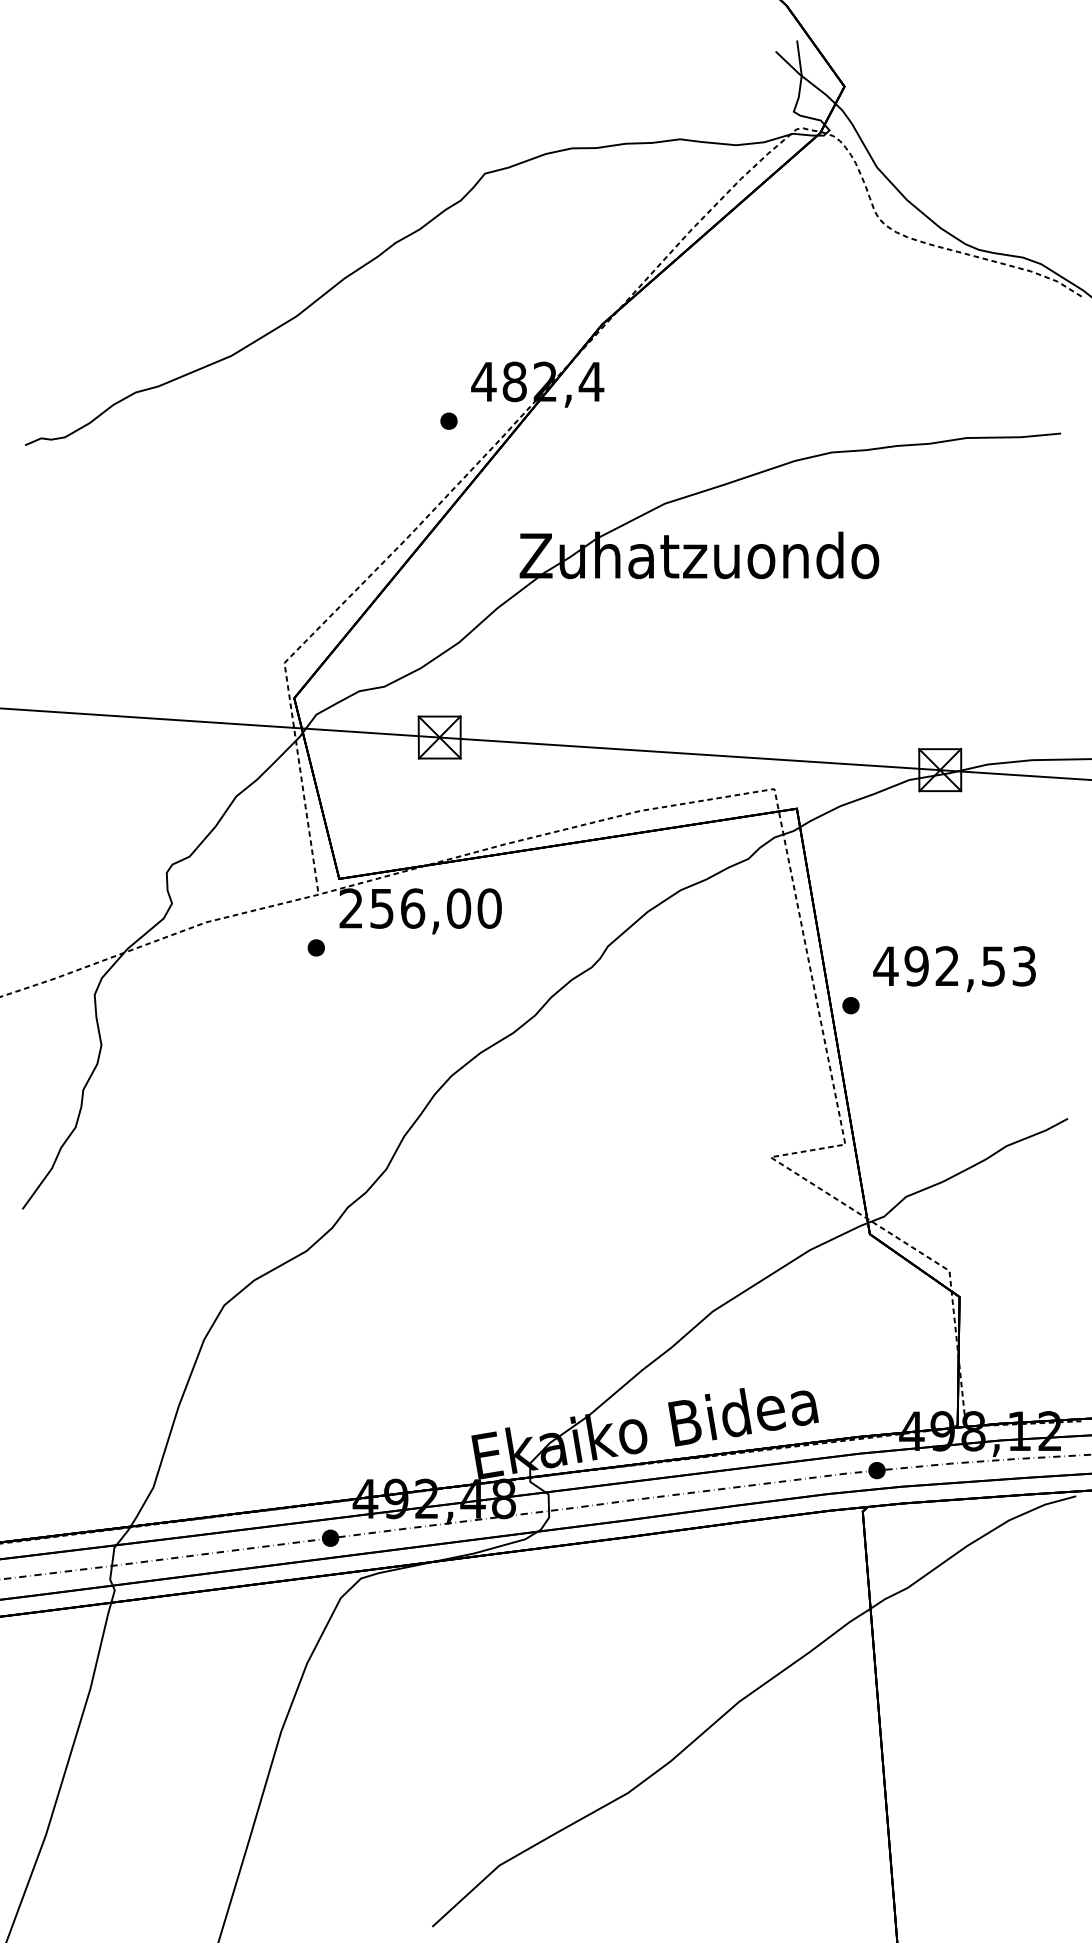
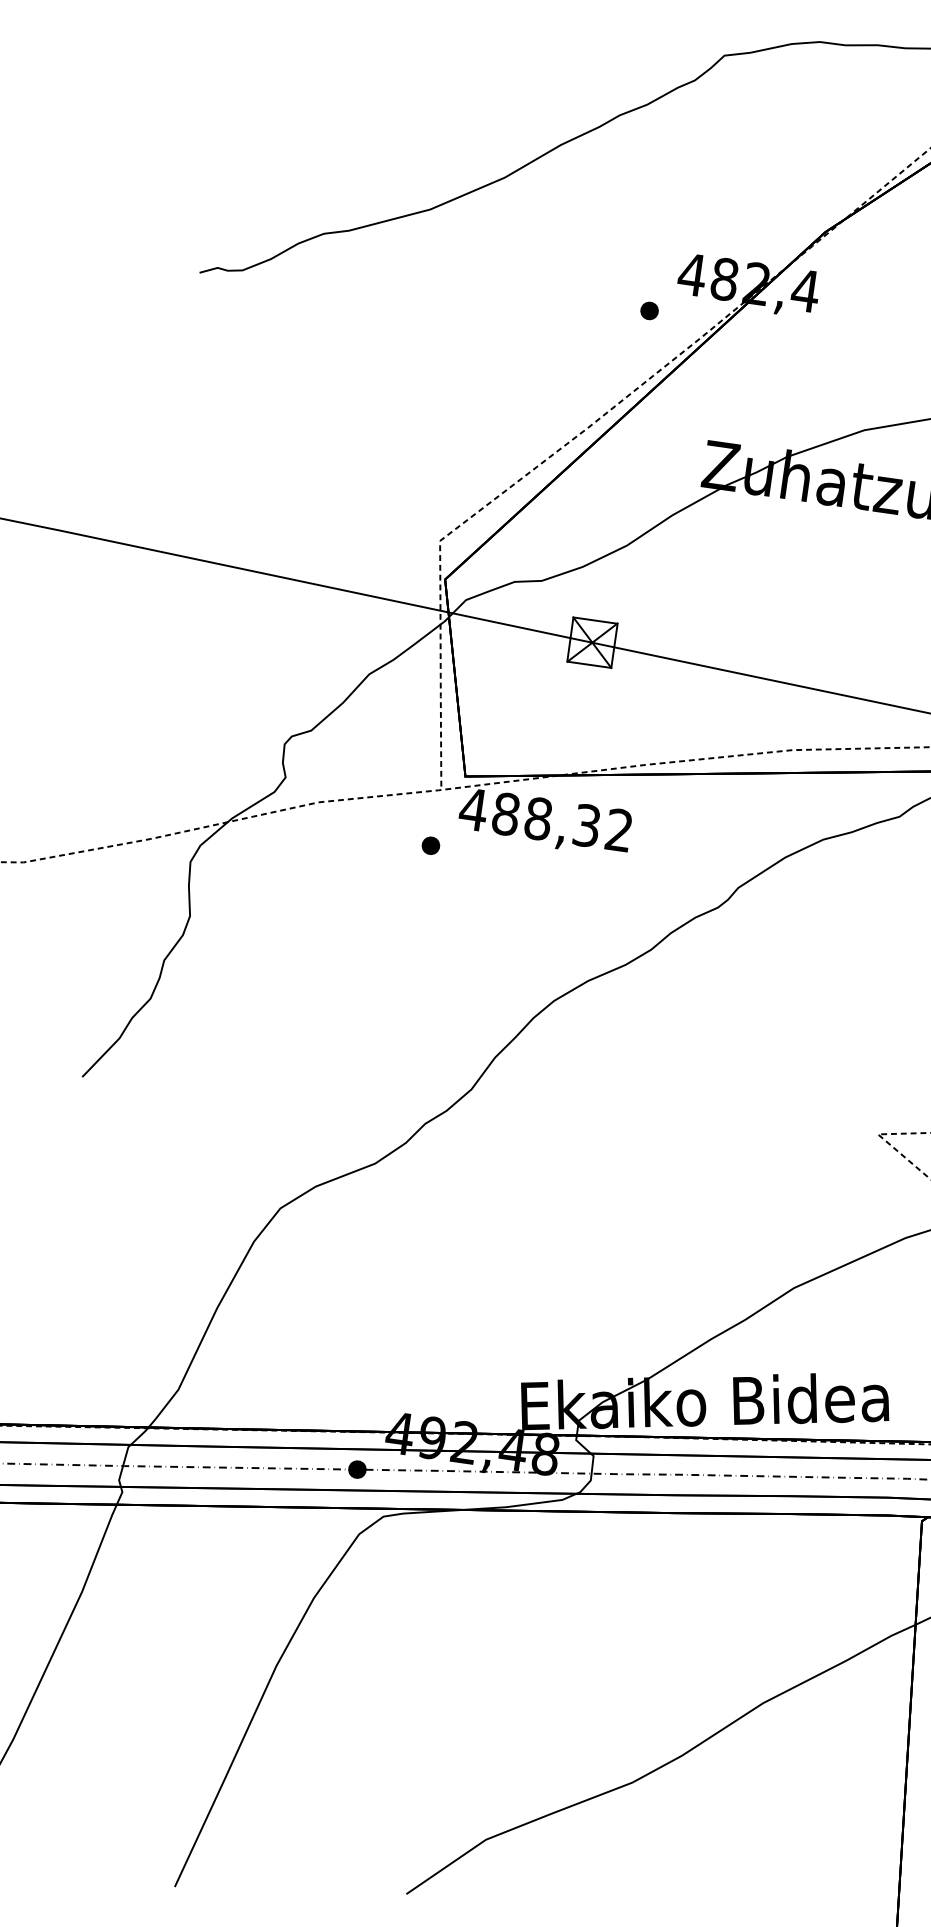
text: (419, 908) -> (545, 819), 256,00 -> 488,32

